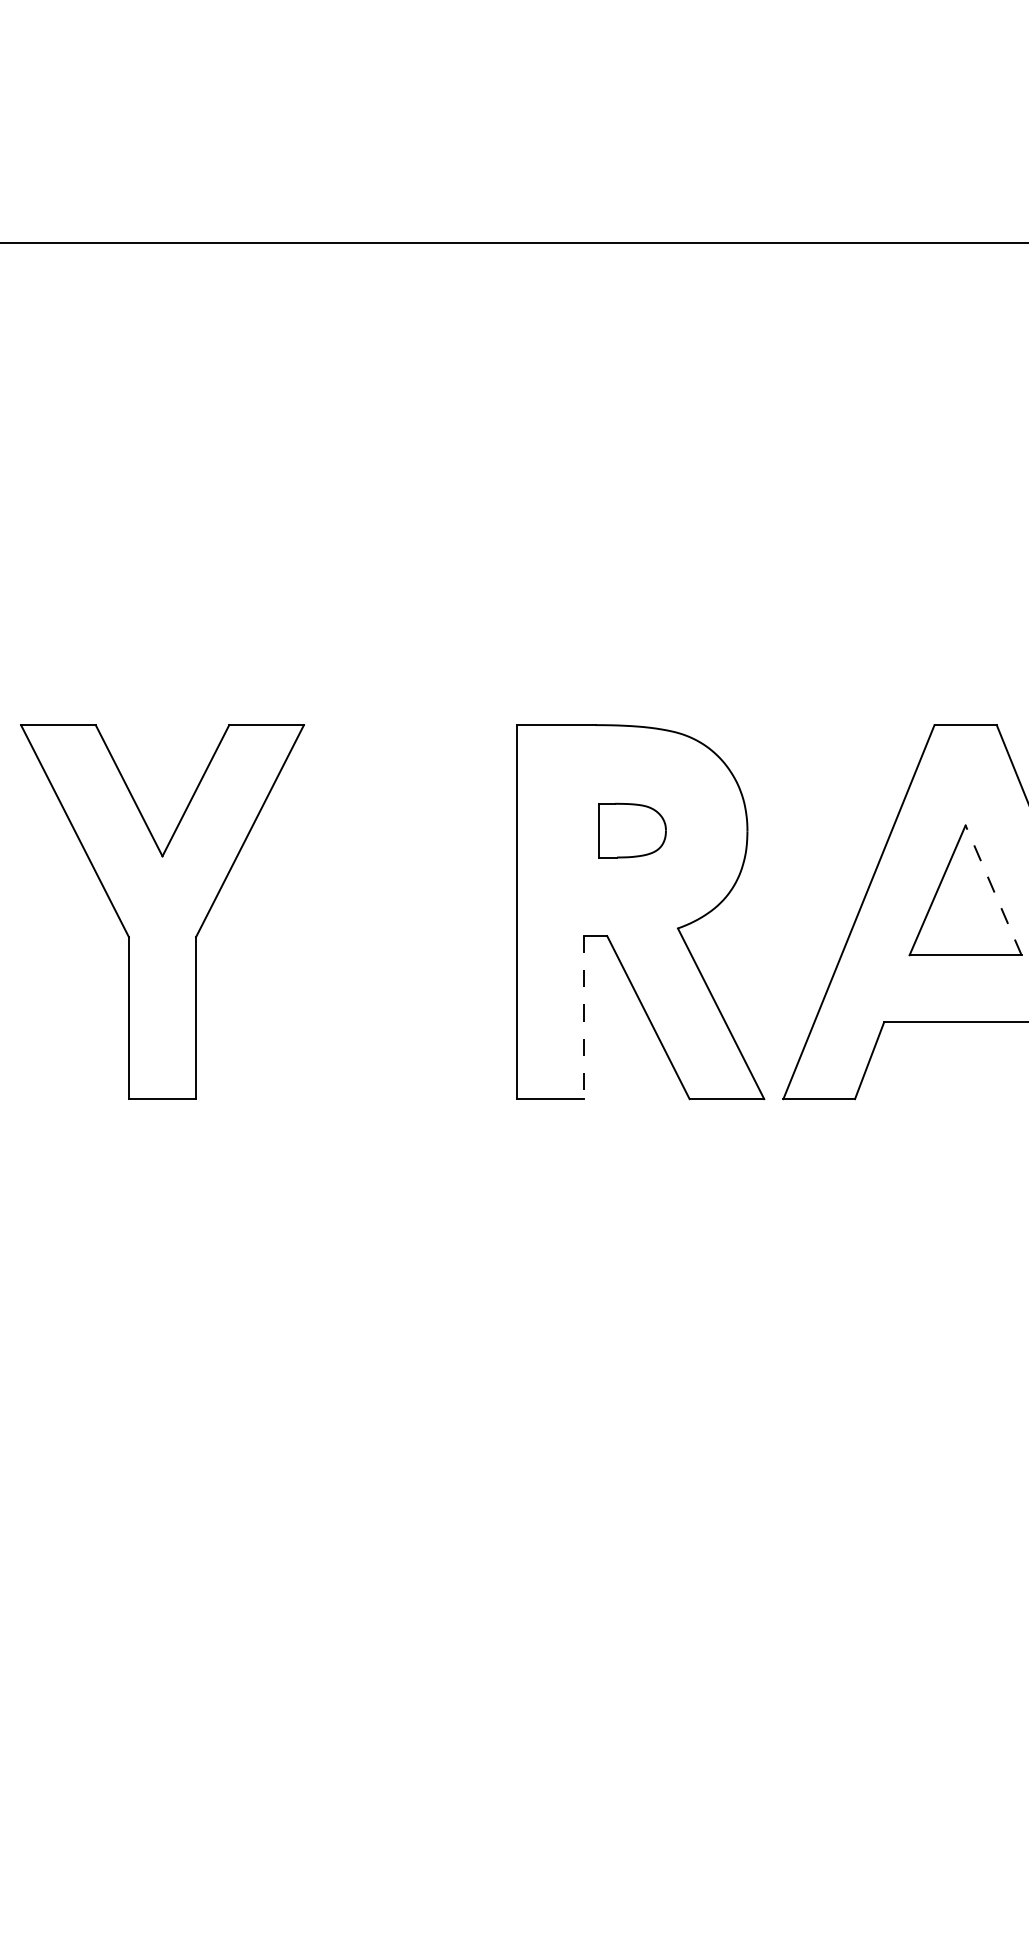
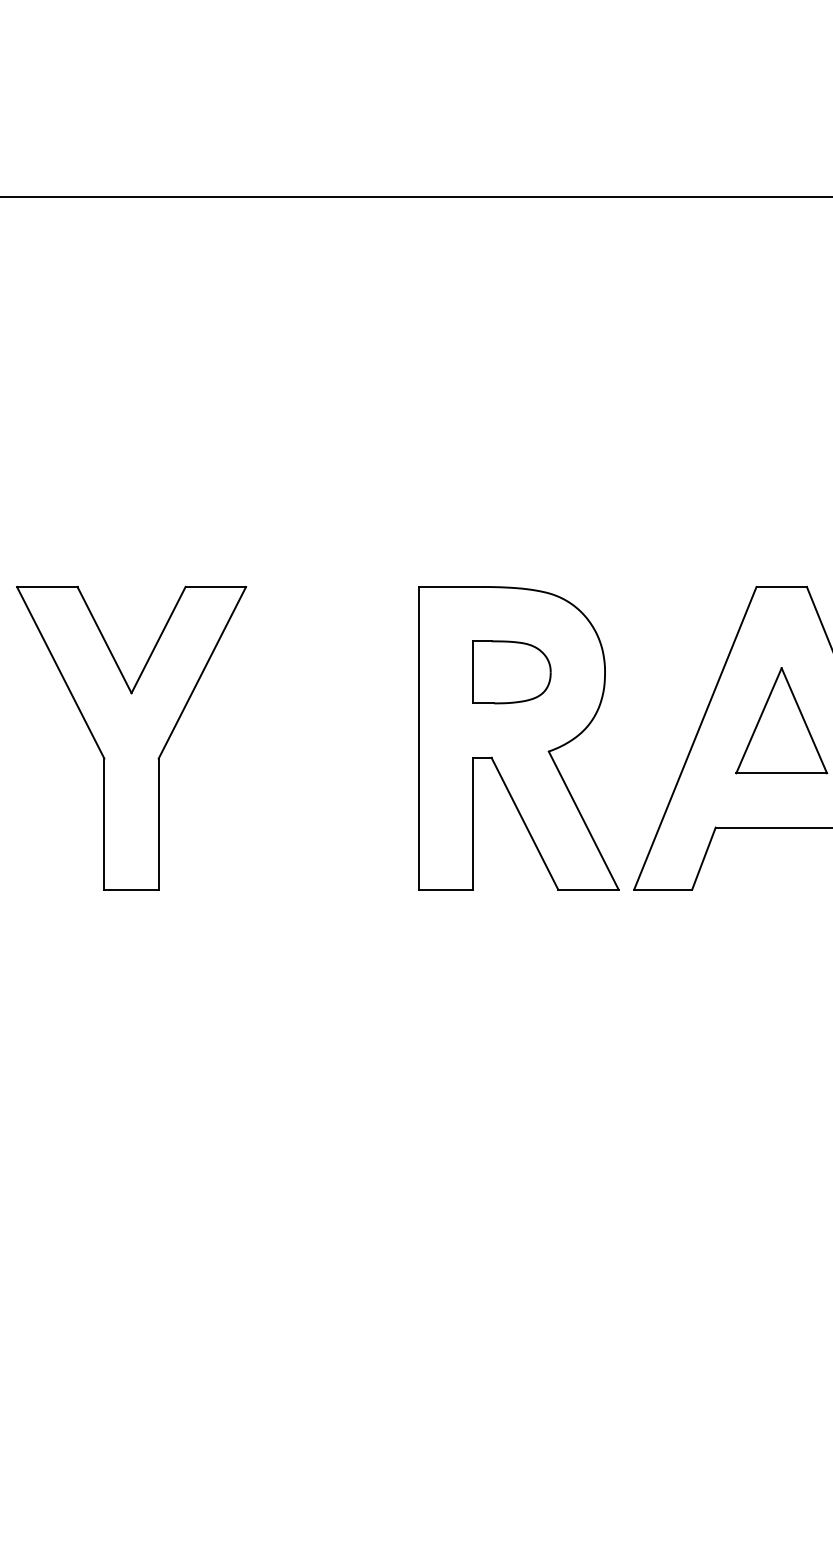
part: (631, 830) -> (511, 672), size x1.43
line: (993, 890) -> (804, 720), dashed -> solid
line: (584, 1017) -> (473, 823), dashed -> solid

